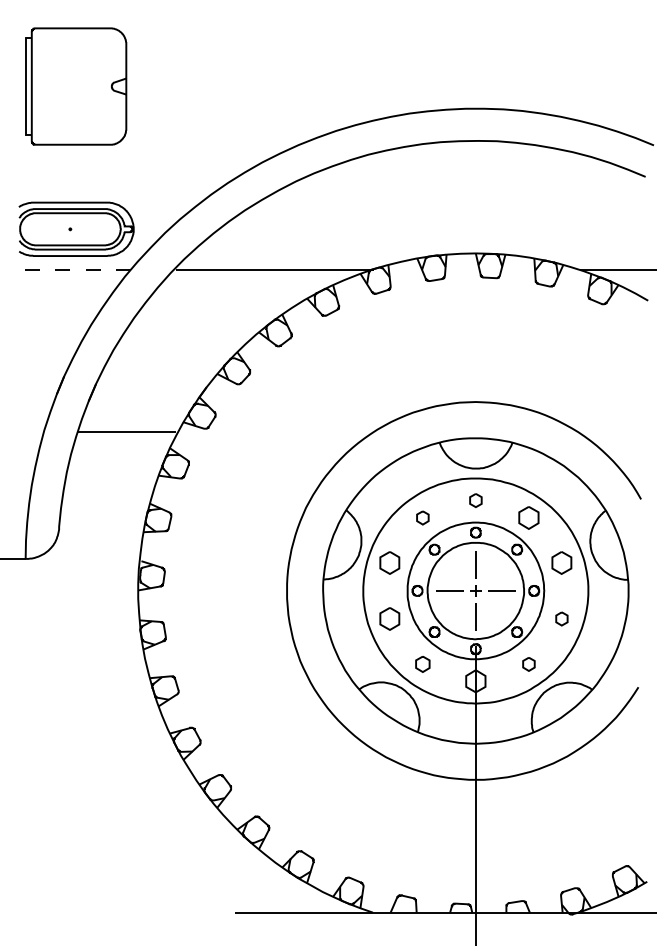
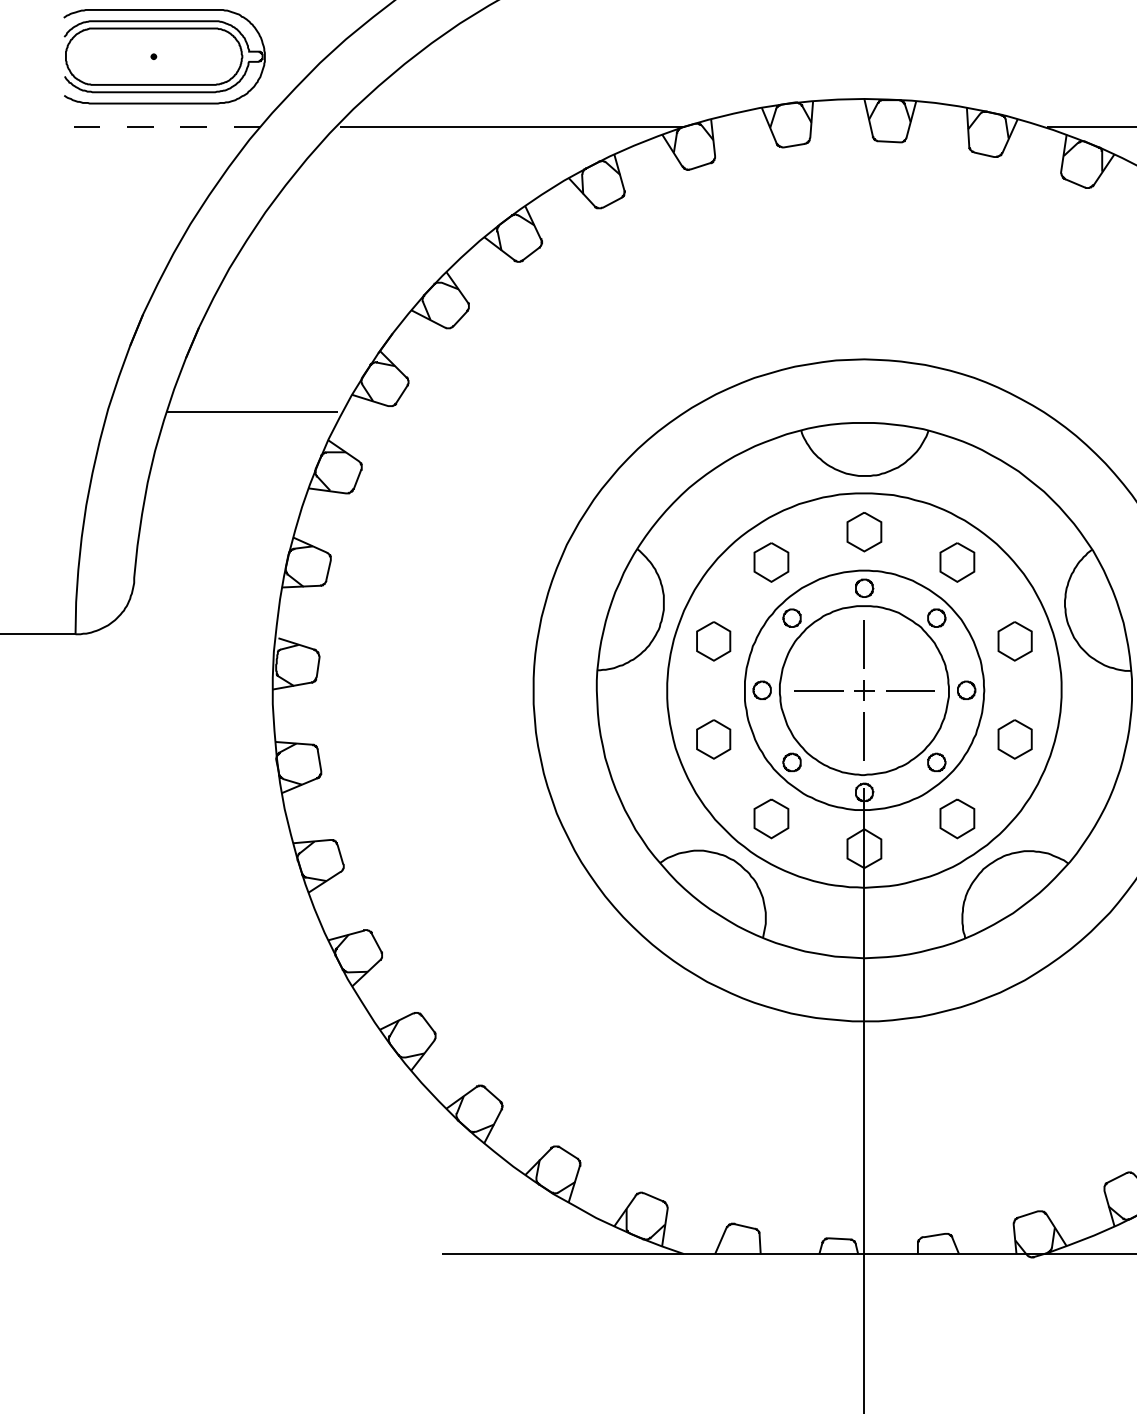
part: (475, 500) -> (863, 531), size x1.67
part: (422, 517) -> (770, 561), size x1.67
part: (561, 618) -> (1014, 738), size x1.67
part: (422, 664) -> (770, 819), size x1.43
part: (528, 664) -> (956, 819), size x1.67

